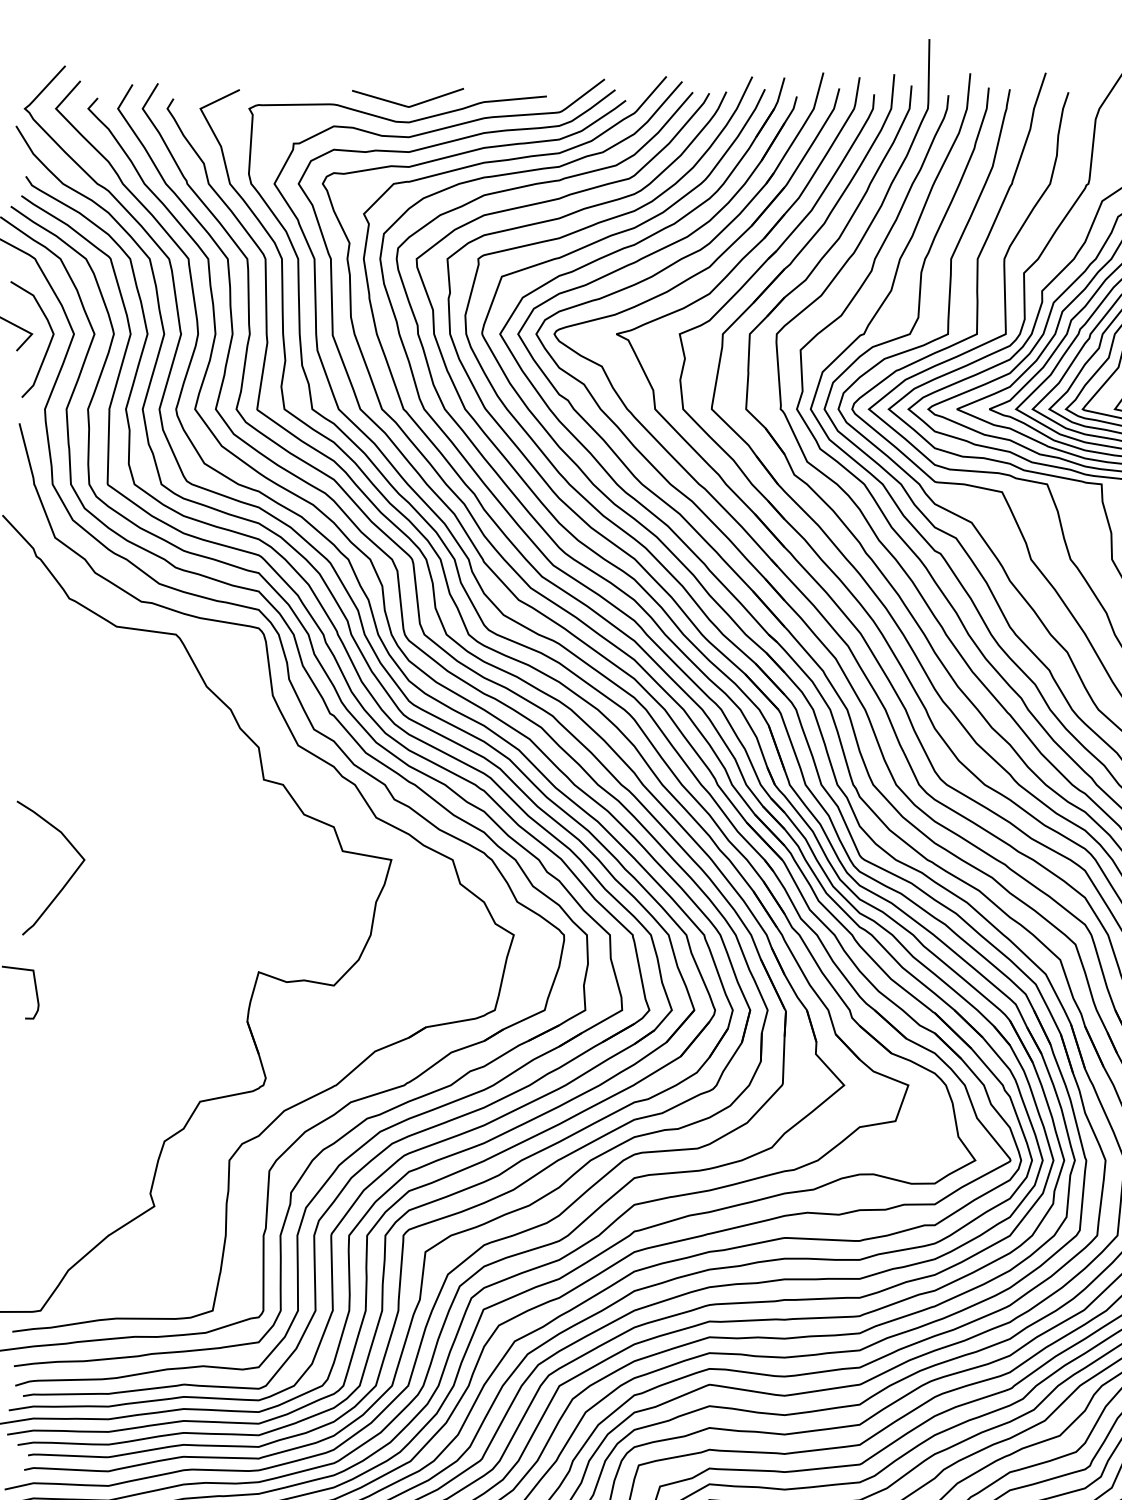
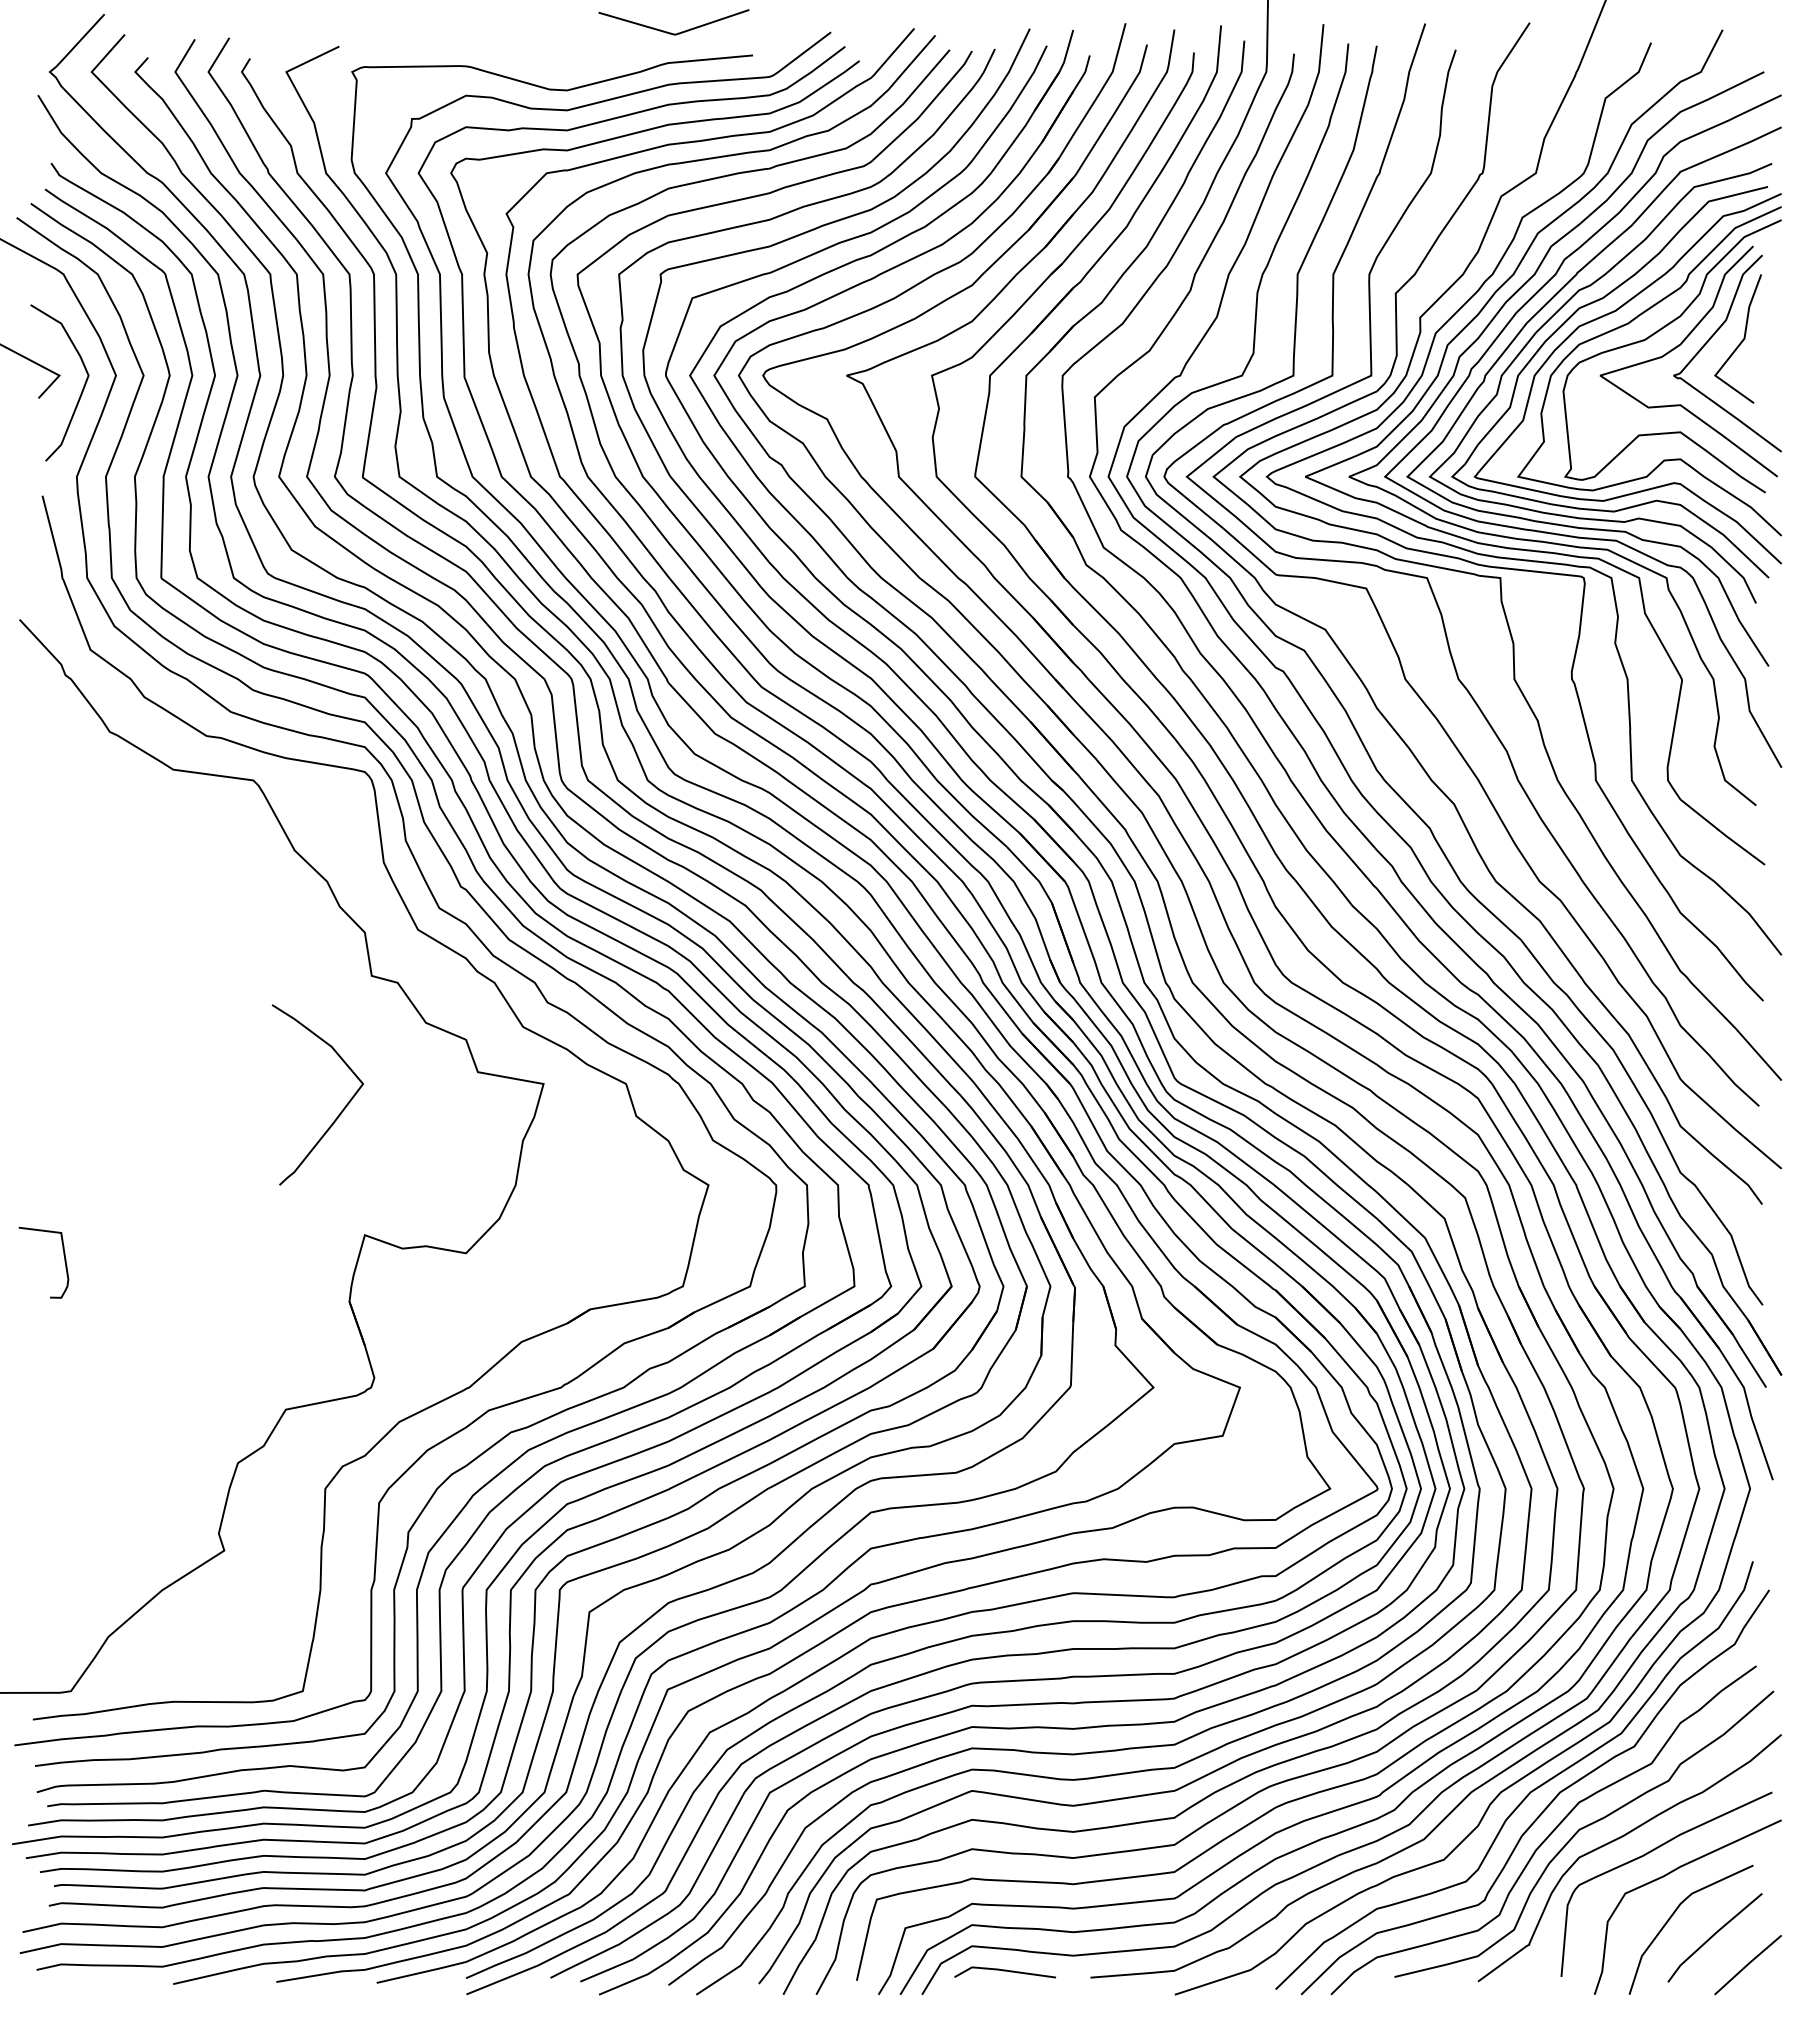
line: (406, 105) -> (671, 32), moved
curve: (68, 879) -> (341, 1110), moved

